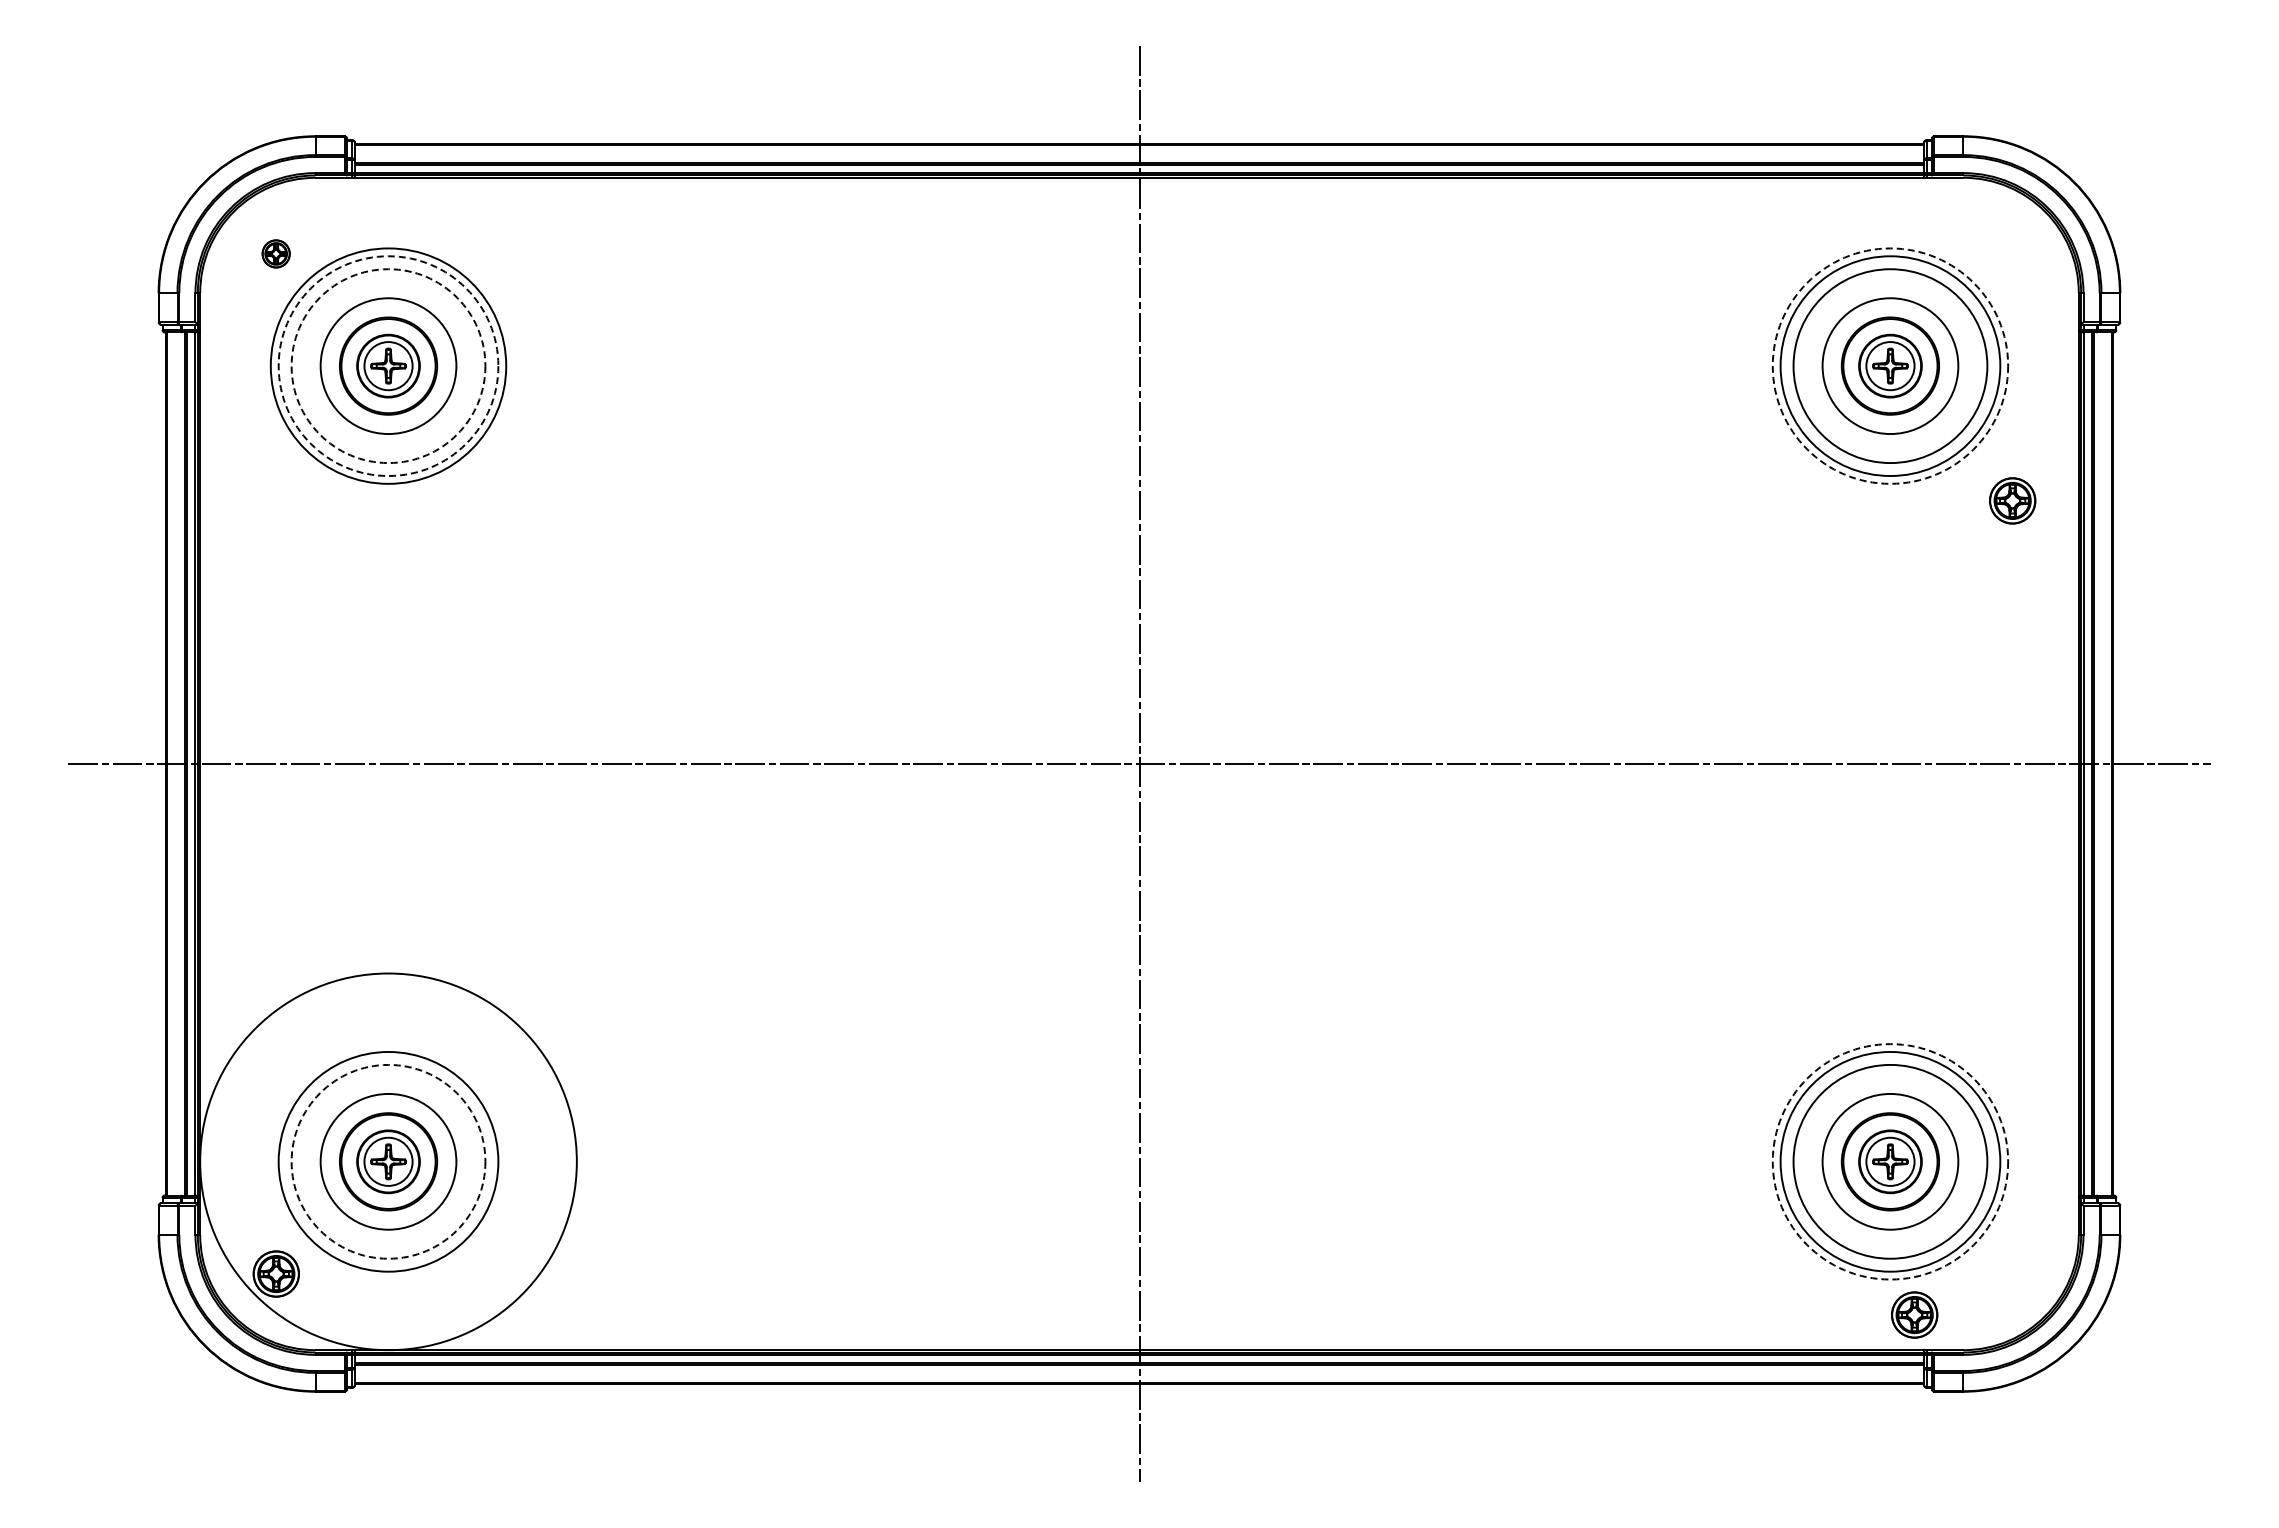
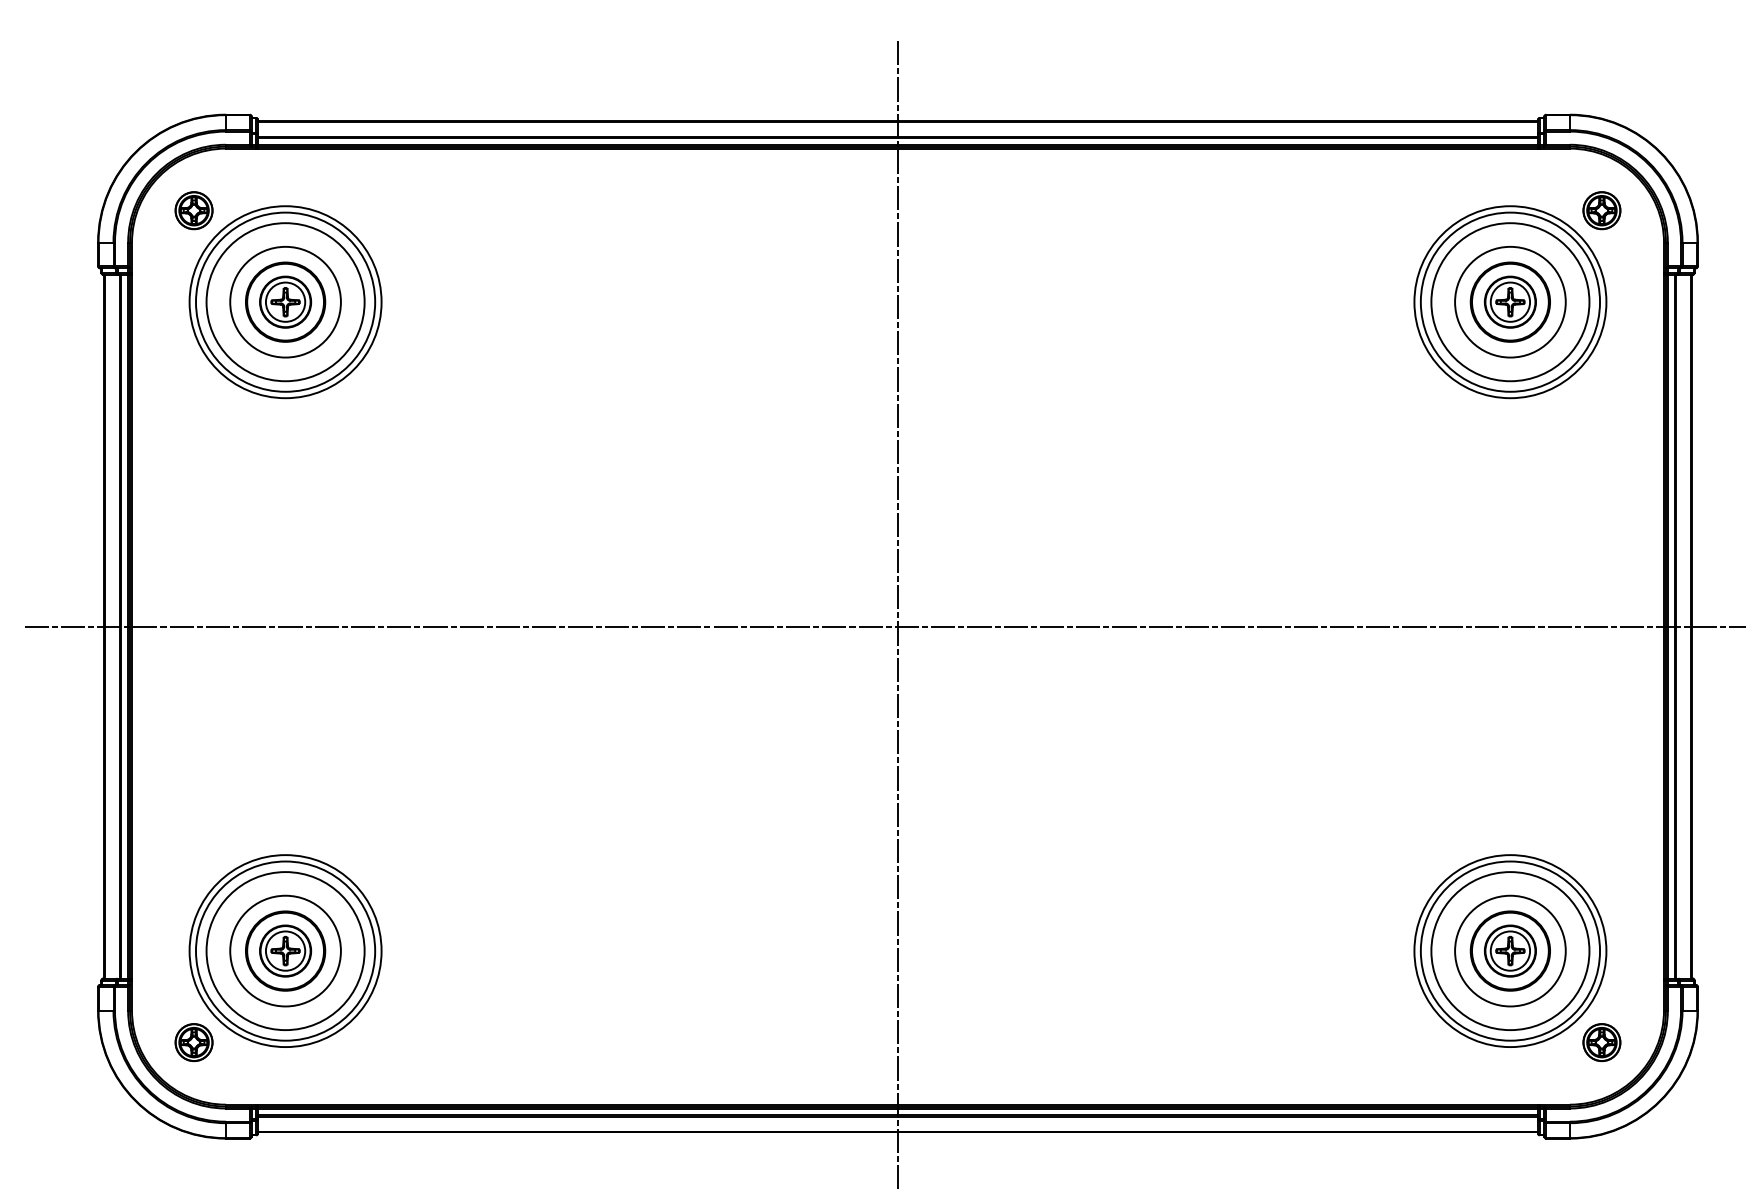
part: (275, 253) -> (193, 210), size x1.67
circle: (1890, 365) -> (1510, 301), dashed -> solid
circle: (388, 366) -> (285, 302), dashed -> solid
circle: (388, 366) -> (285, 302), dashed -> solid
part: (2012, 500) -> (1601, 210), moved
circle: (388, 1161) -> (285, 950), dashed -> solid
circle: (388, 1161) -> (285, 950), size x0.62
circle: (1890, 1161) -> (1510, 950), dashed -> solid
part: (1914, 1314) -> (1601, 1042), moved

